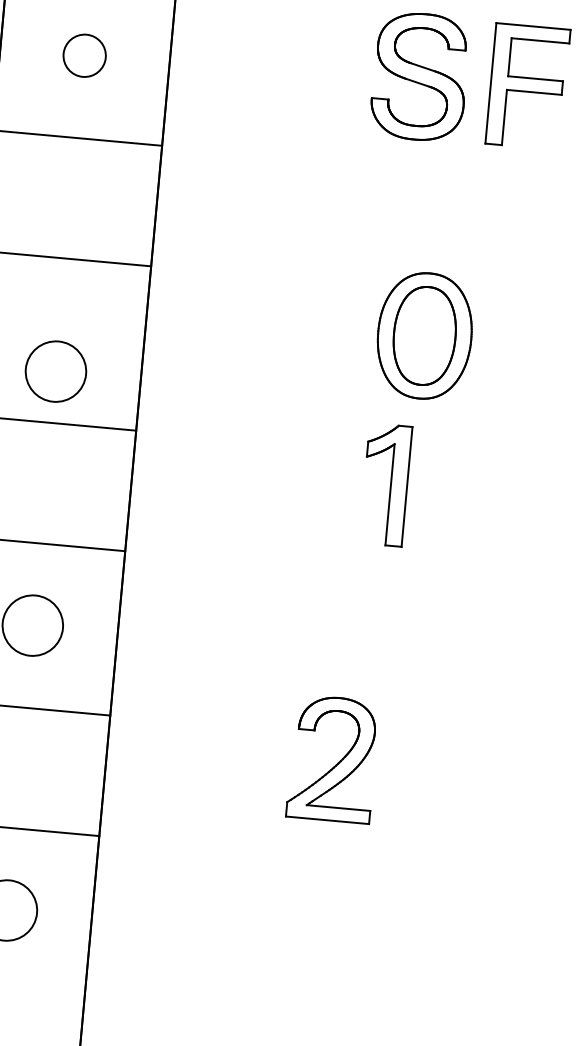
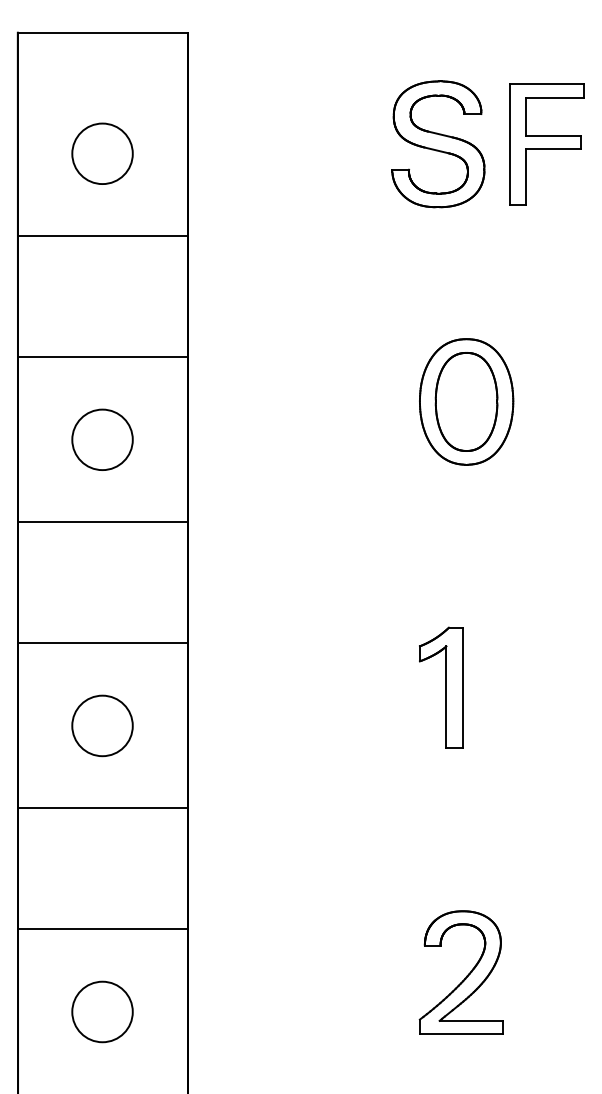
circle: (84, 55) -> (102, 153), size x1.43
circle: (55, 371) -> (102, 439), moved
part: (386, 484) -> (441, 687), moved
part: (337, 762) -> (466, 975), moved

